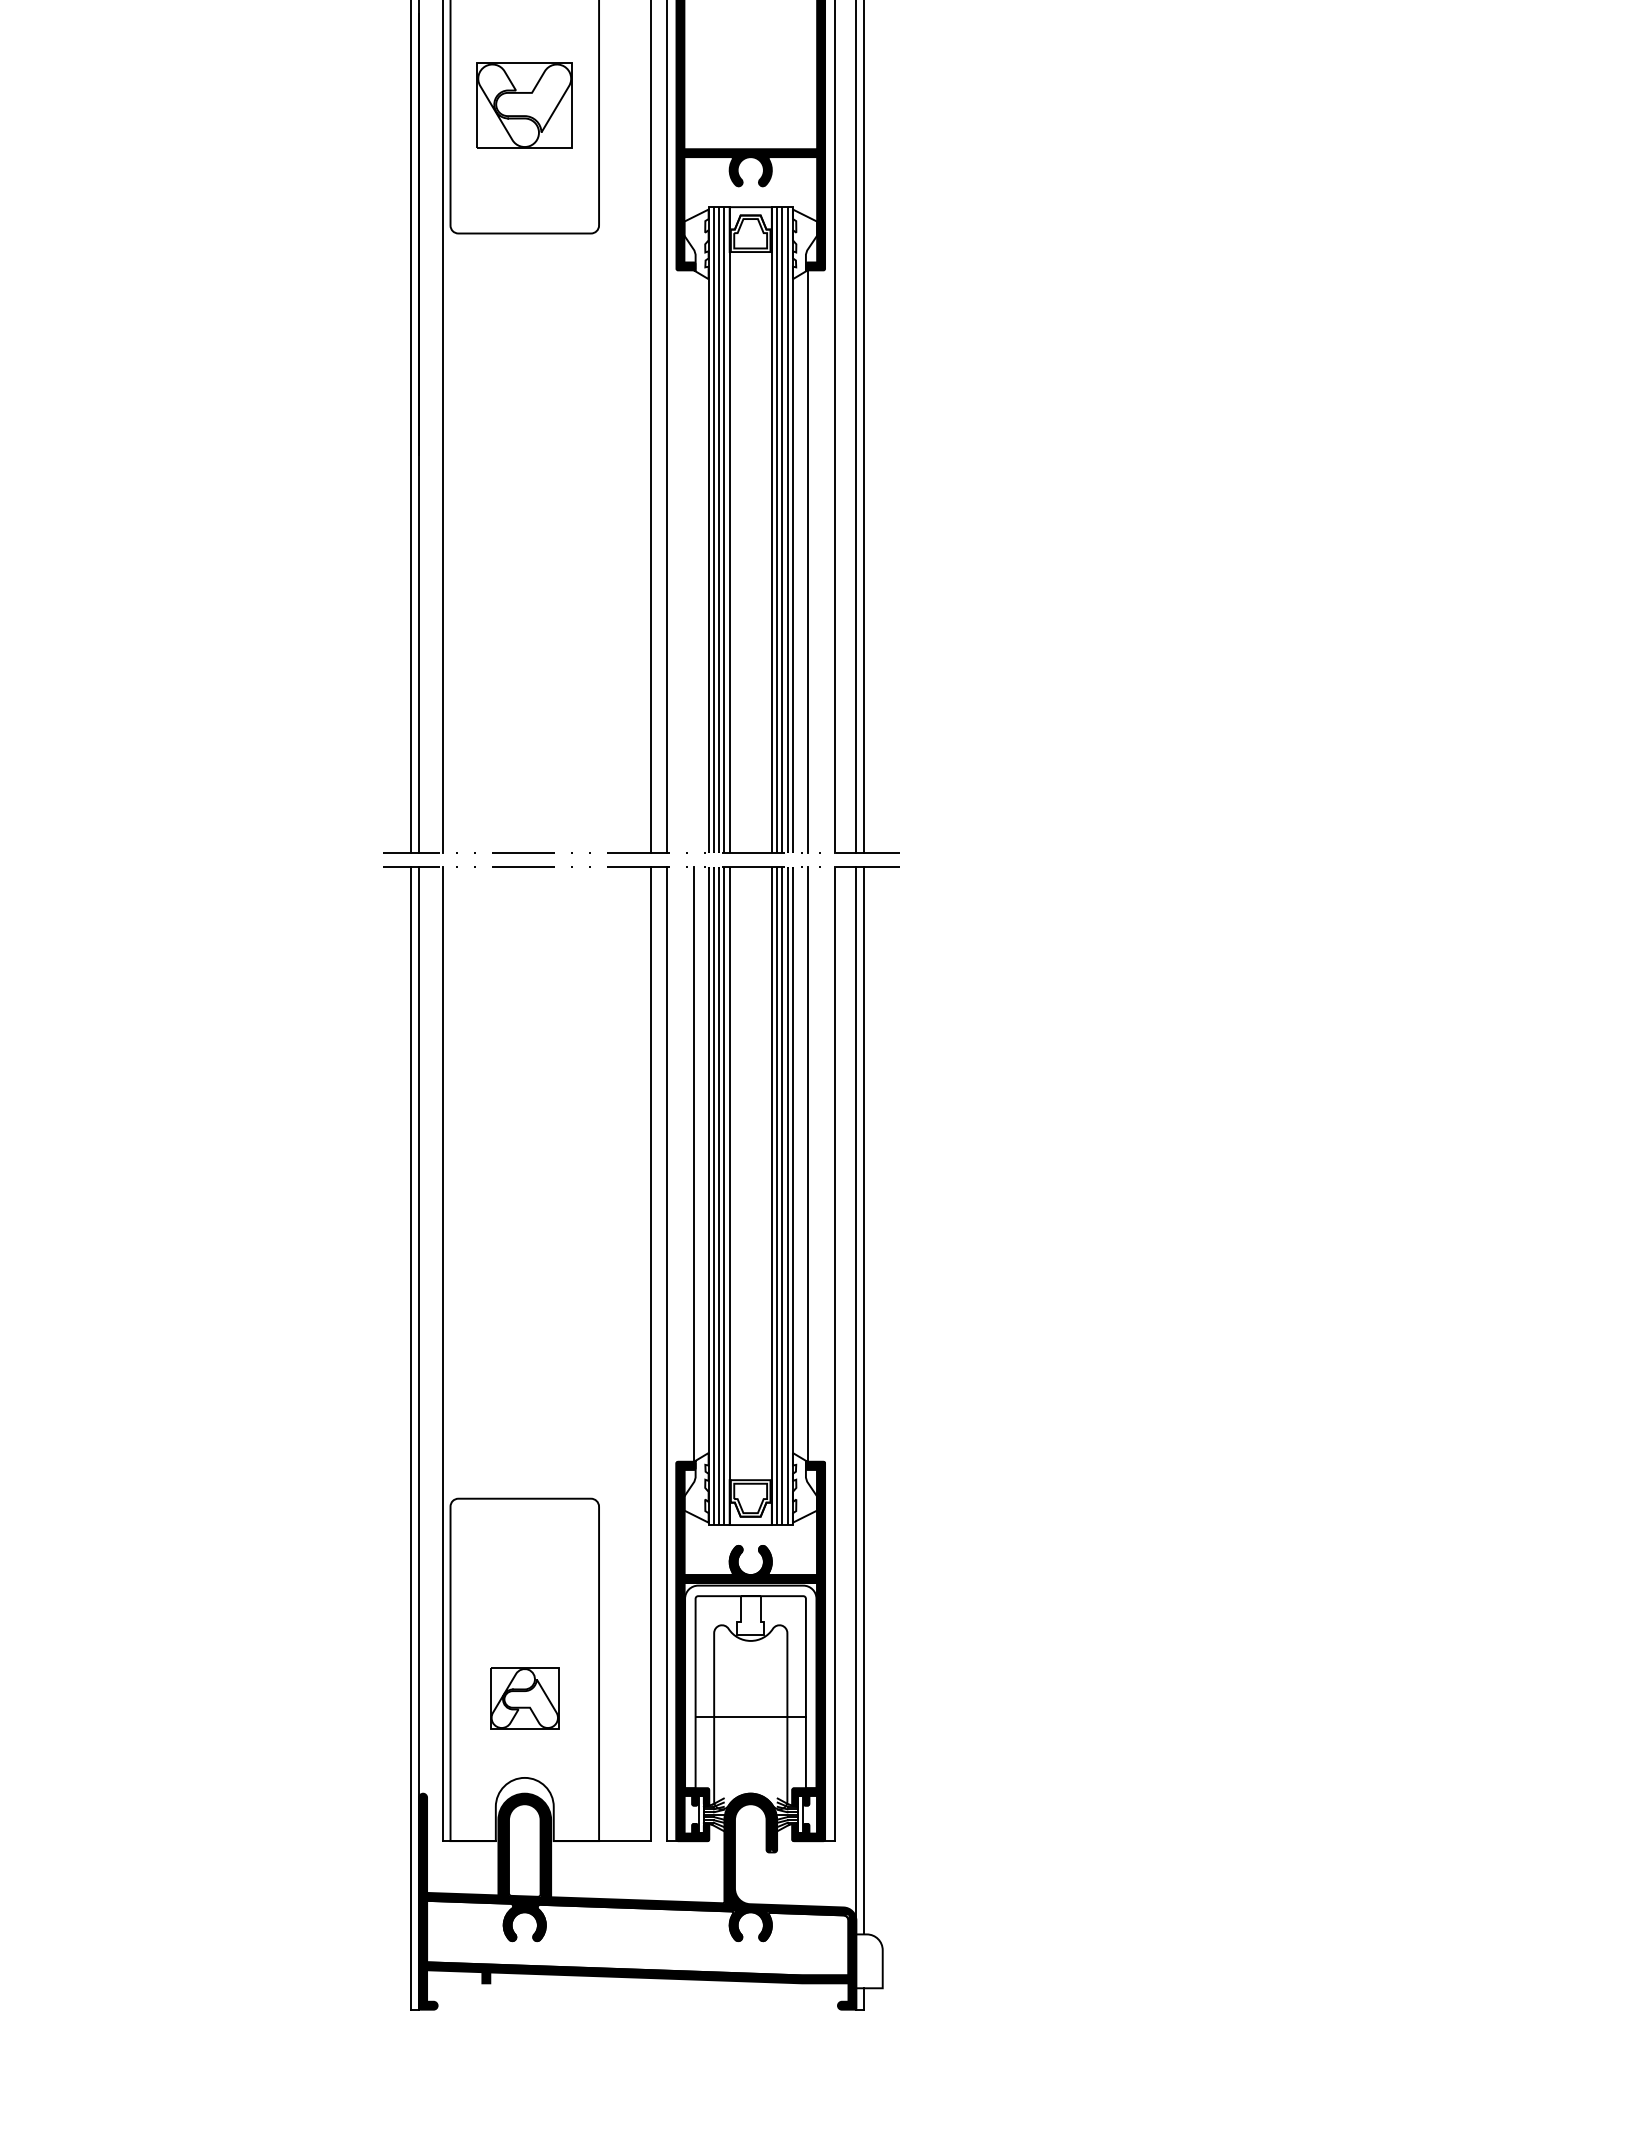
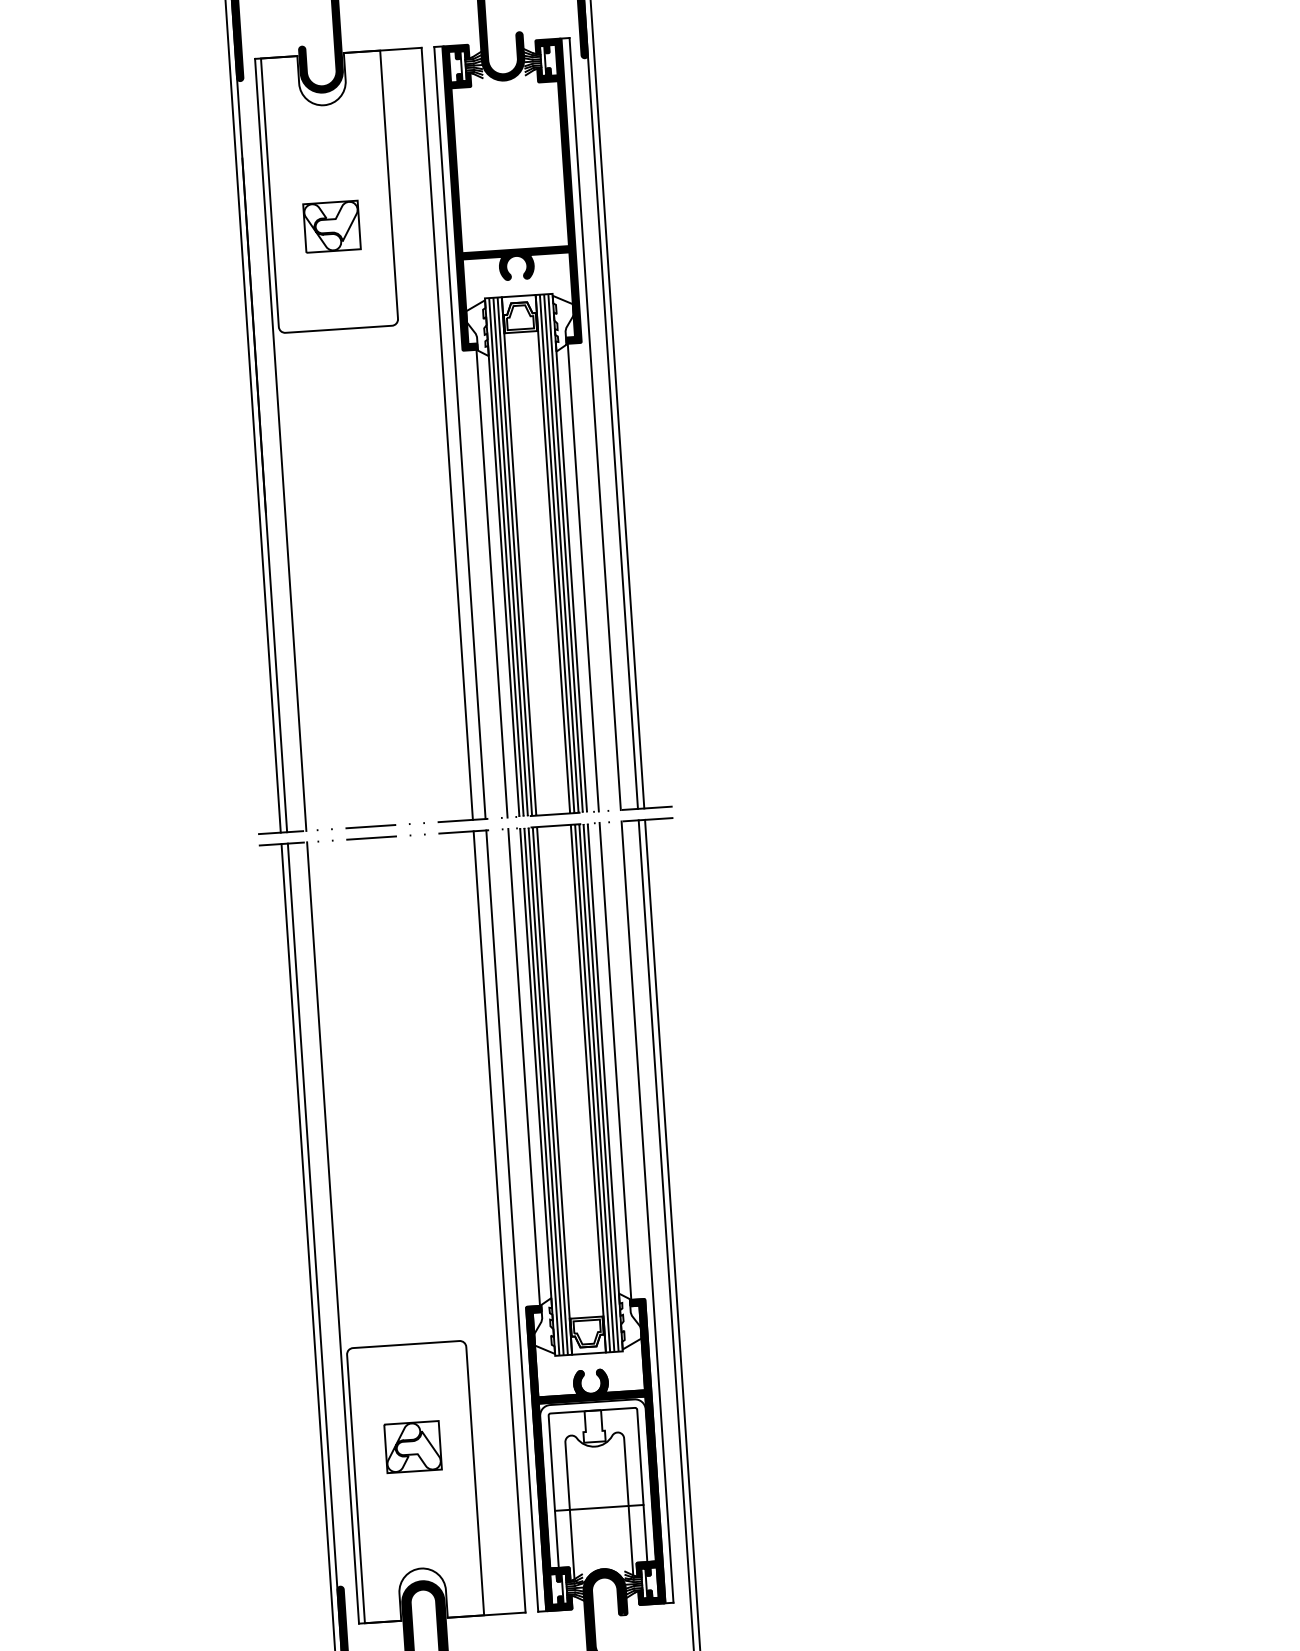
part: (524, 105) -> (331, 226), size x0.71
line: (693, 561) -> (491, 583), added
part: (524, 1698) -> (412, 1447), moved

